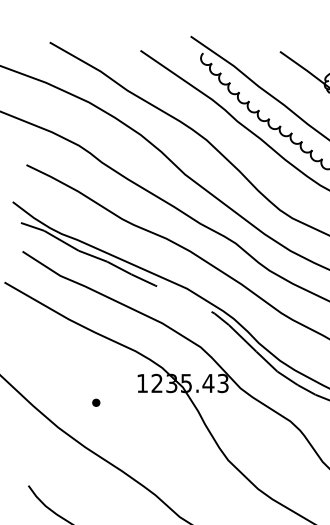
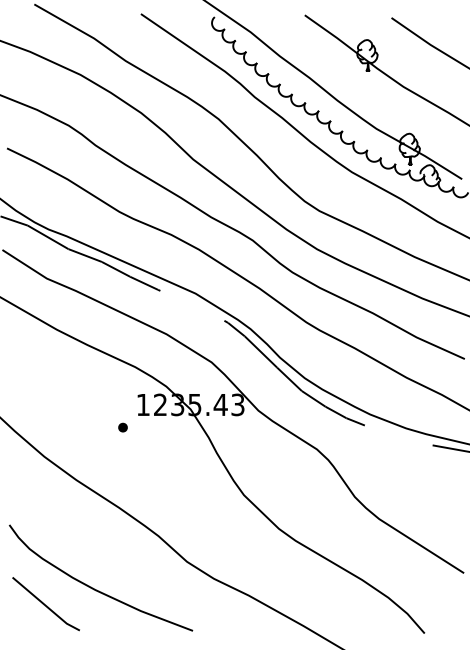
part: (95, 402) -> (122, 427), moved

